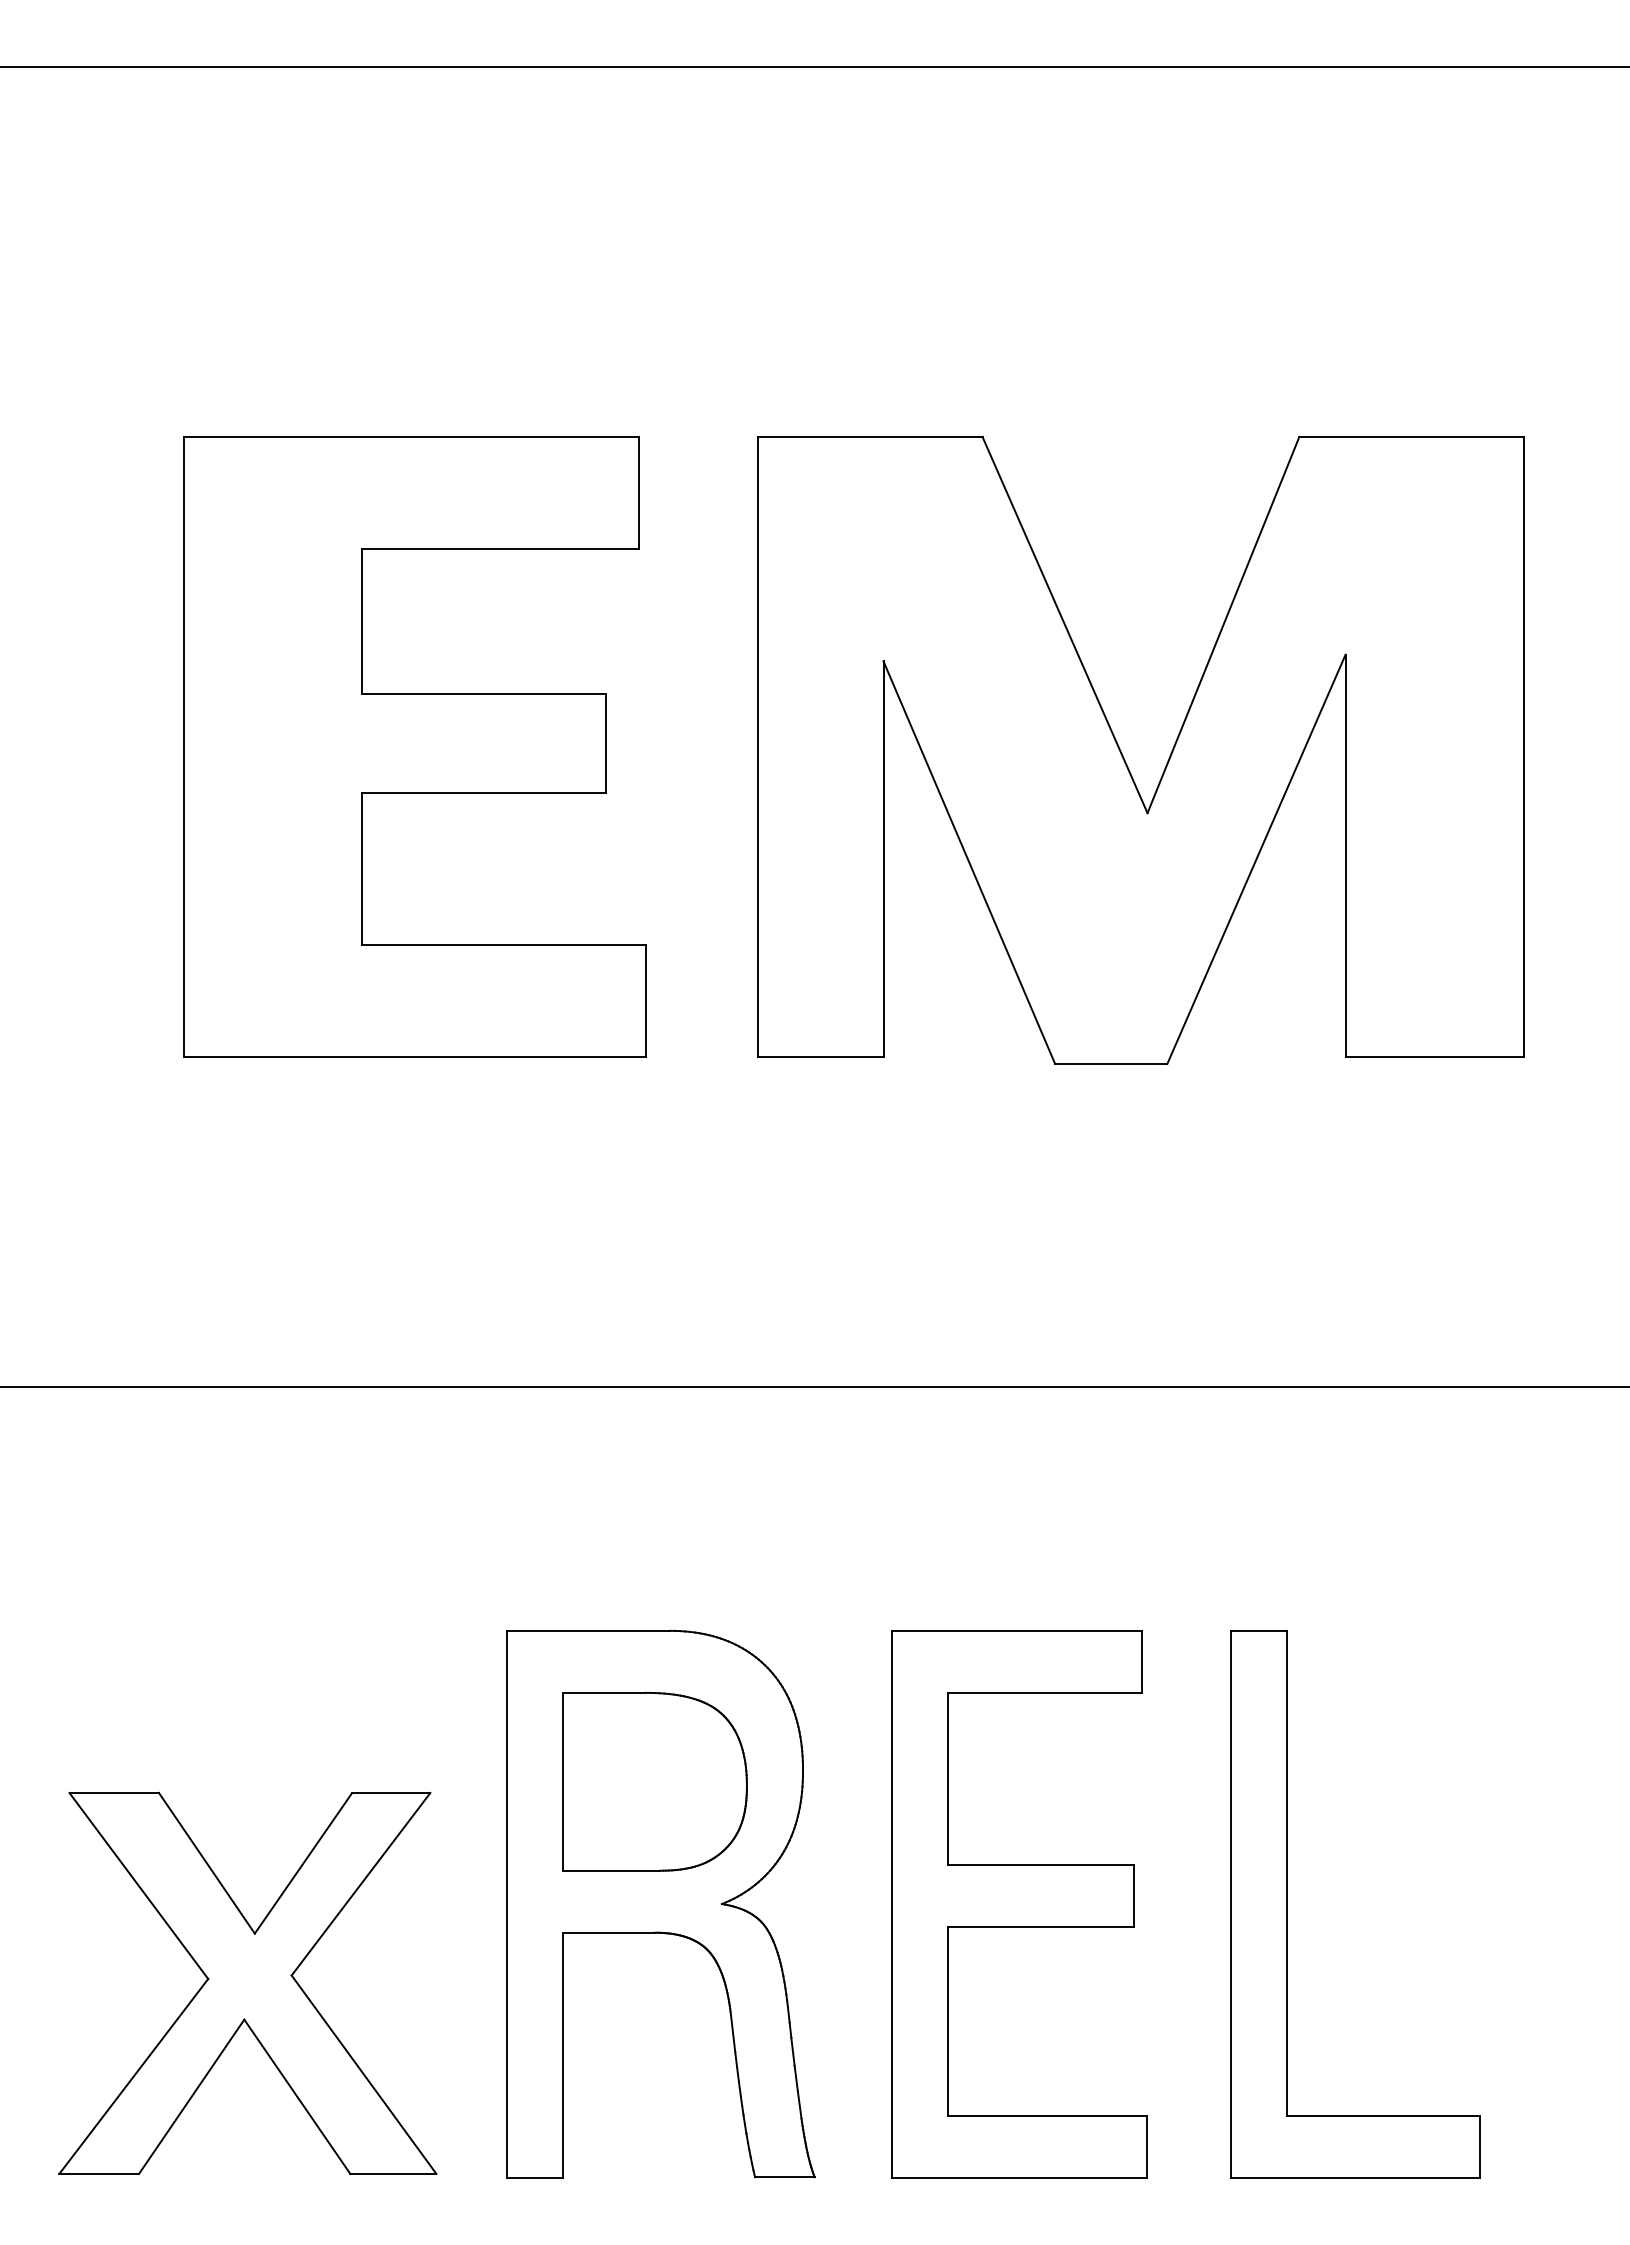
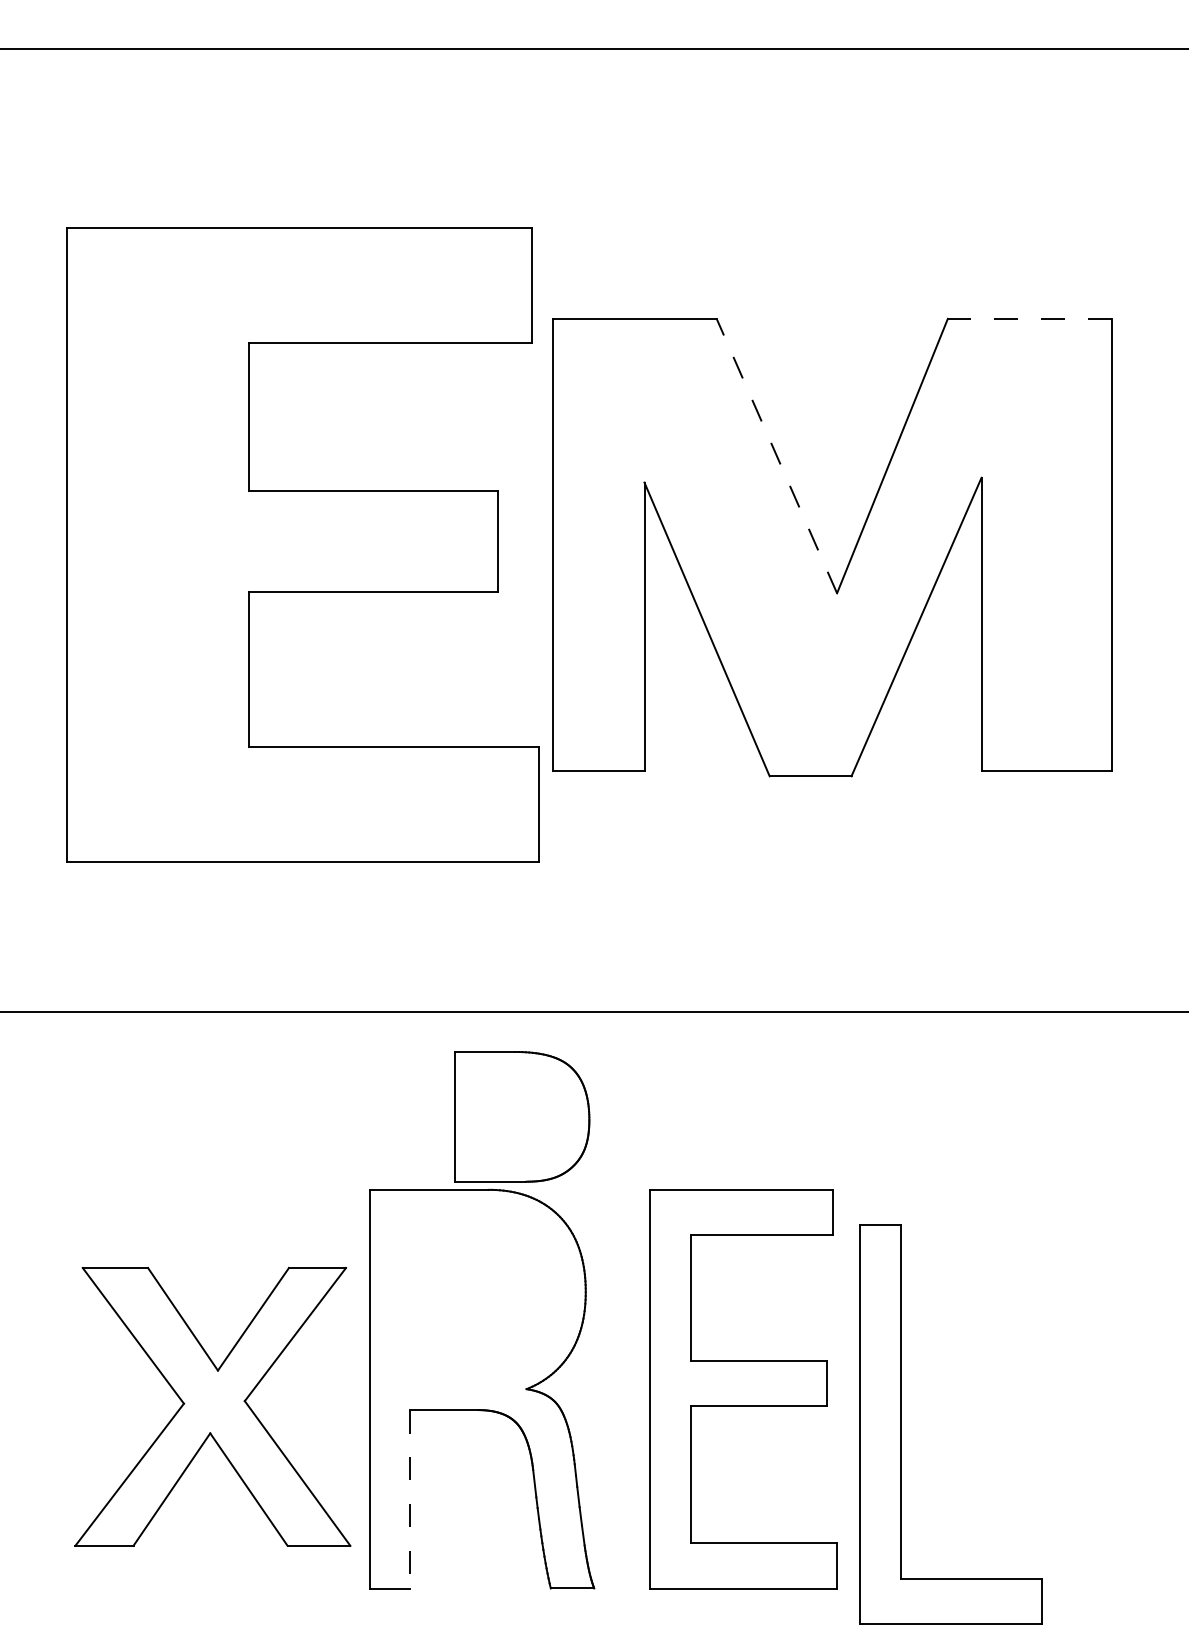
line: (1411, 436) -> (1029, 318), solid -> dashed
line: (1064, 624) -> (776, 455), solid -> dashed
part: (414, 746) -> (302, 544), size x1.4
part: (654, 1781) -> (521, 1116), moved
part: (1287, 1904) -> (901, 1424), moved
part: (247, 1982) -> (212, 1406), moved
line: (562, 2055) -> (410, 1499), solid -> dashed

